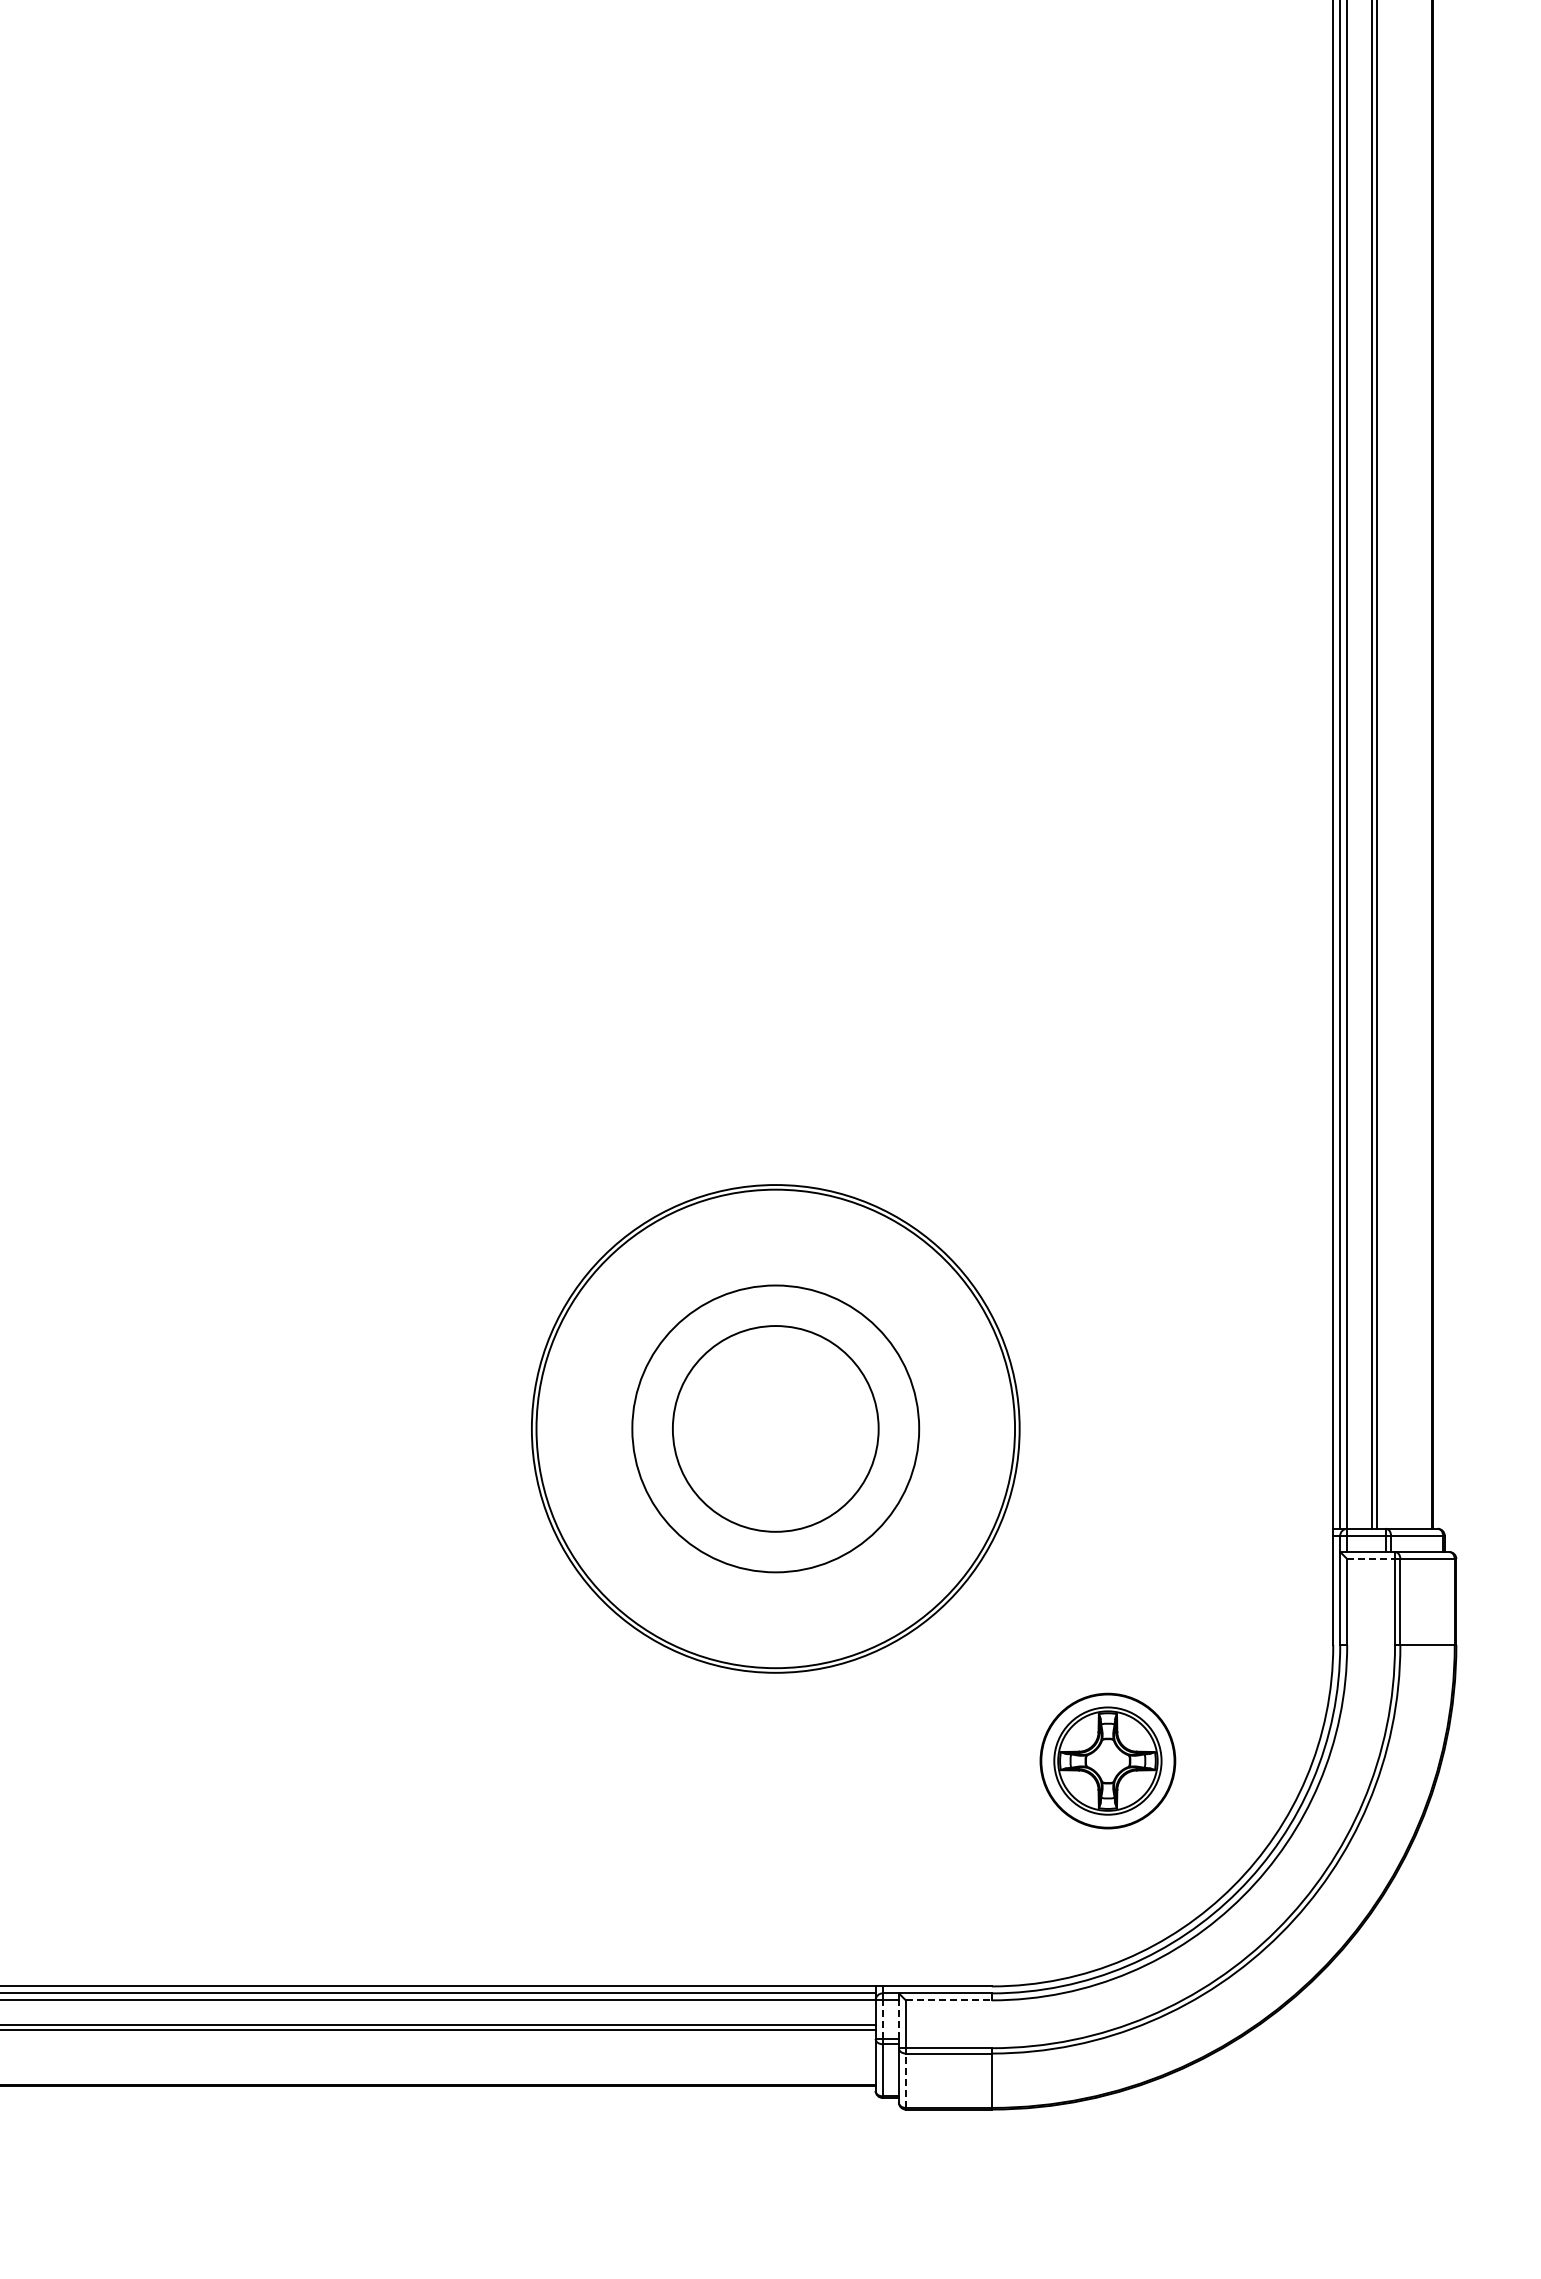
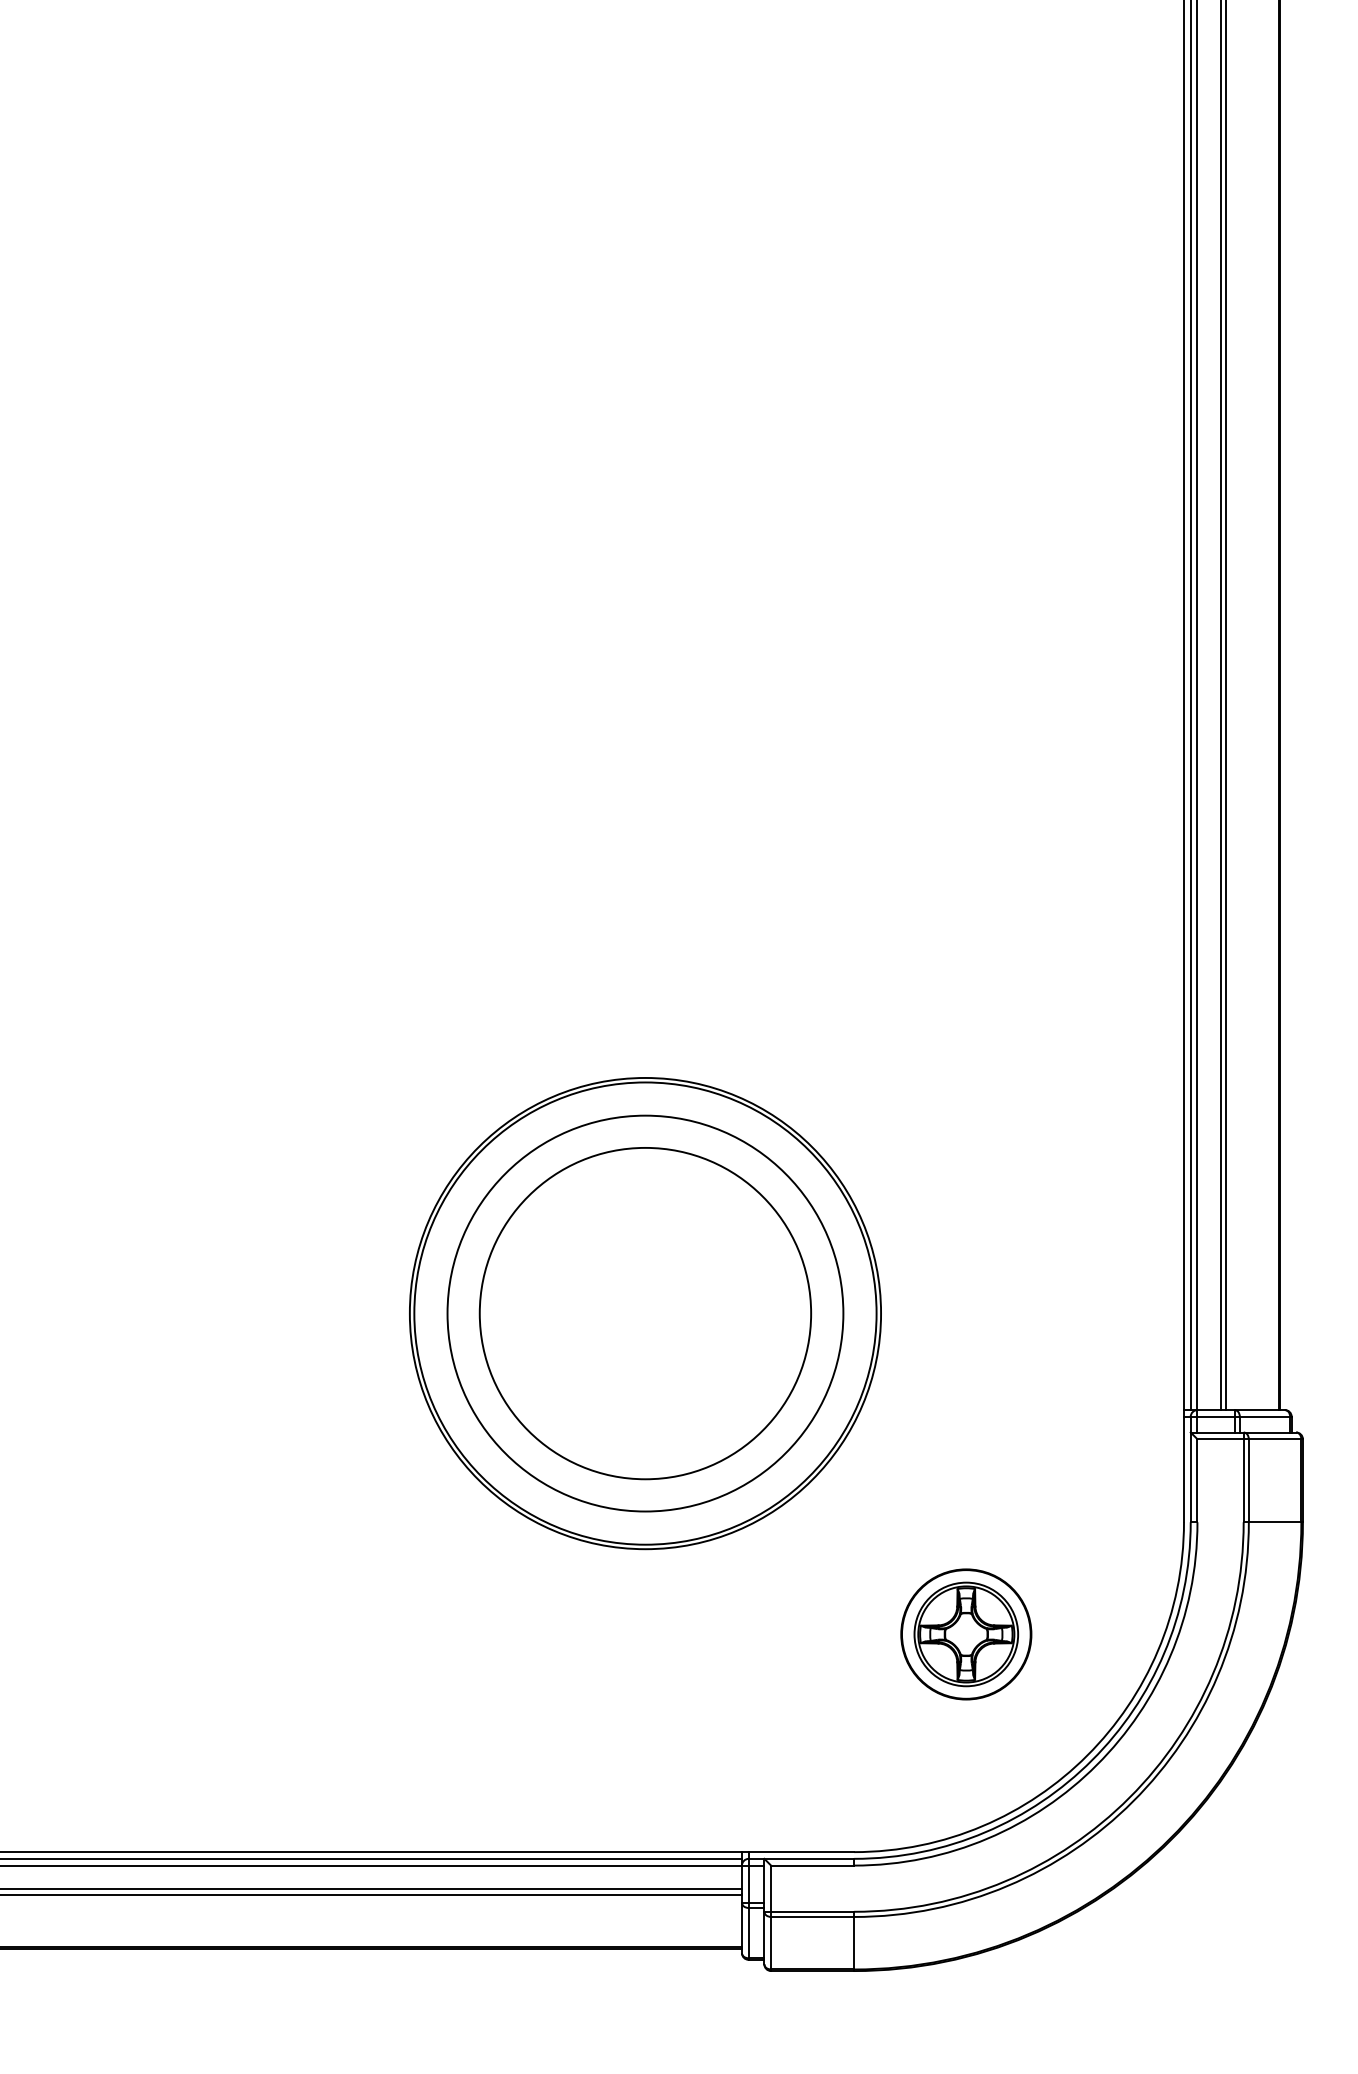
circle: (775, 1428) -> (645, 1313), size x1.43
circle: (775, 1428) -> (645, 1313), size x1.67
line: (1371, 1559) -> (1220, 1439), dashed -> solid
line: (948, 2000) -> (812, 1865), dashed -> solid
line: (882, 2019) -> (748, 1884), dashed -> solid
line: (898, 2019) -> (764, 1884), dashed -> solid
line: (905, 2080) -> (770, 1943), dashed -> solid

